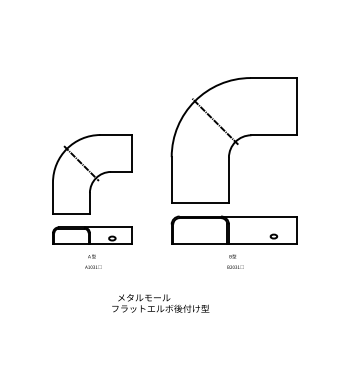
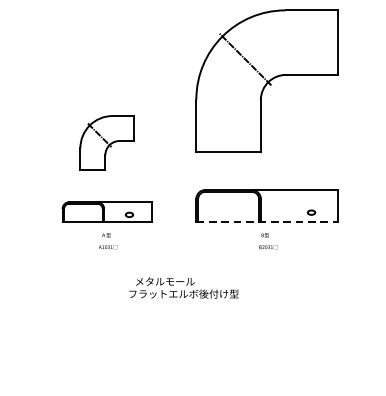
part: (233, 140) -> (265, 80), moved
part: (92, 174) -> (107, 142), size x0.6
line: (234, 244) -> (267, 221), solid -> dashed

